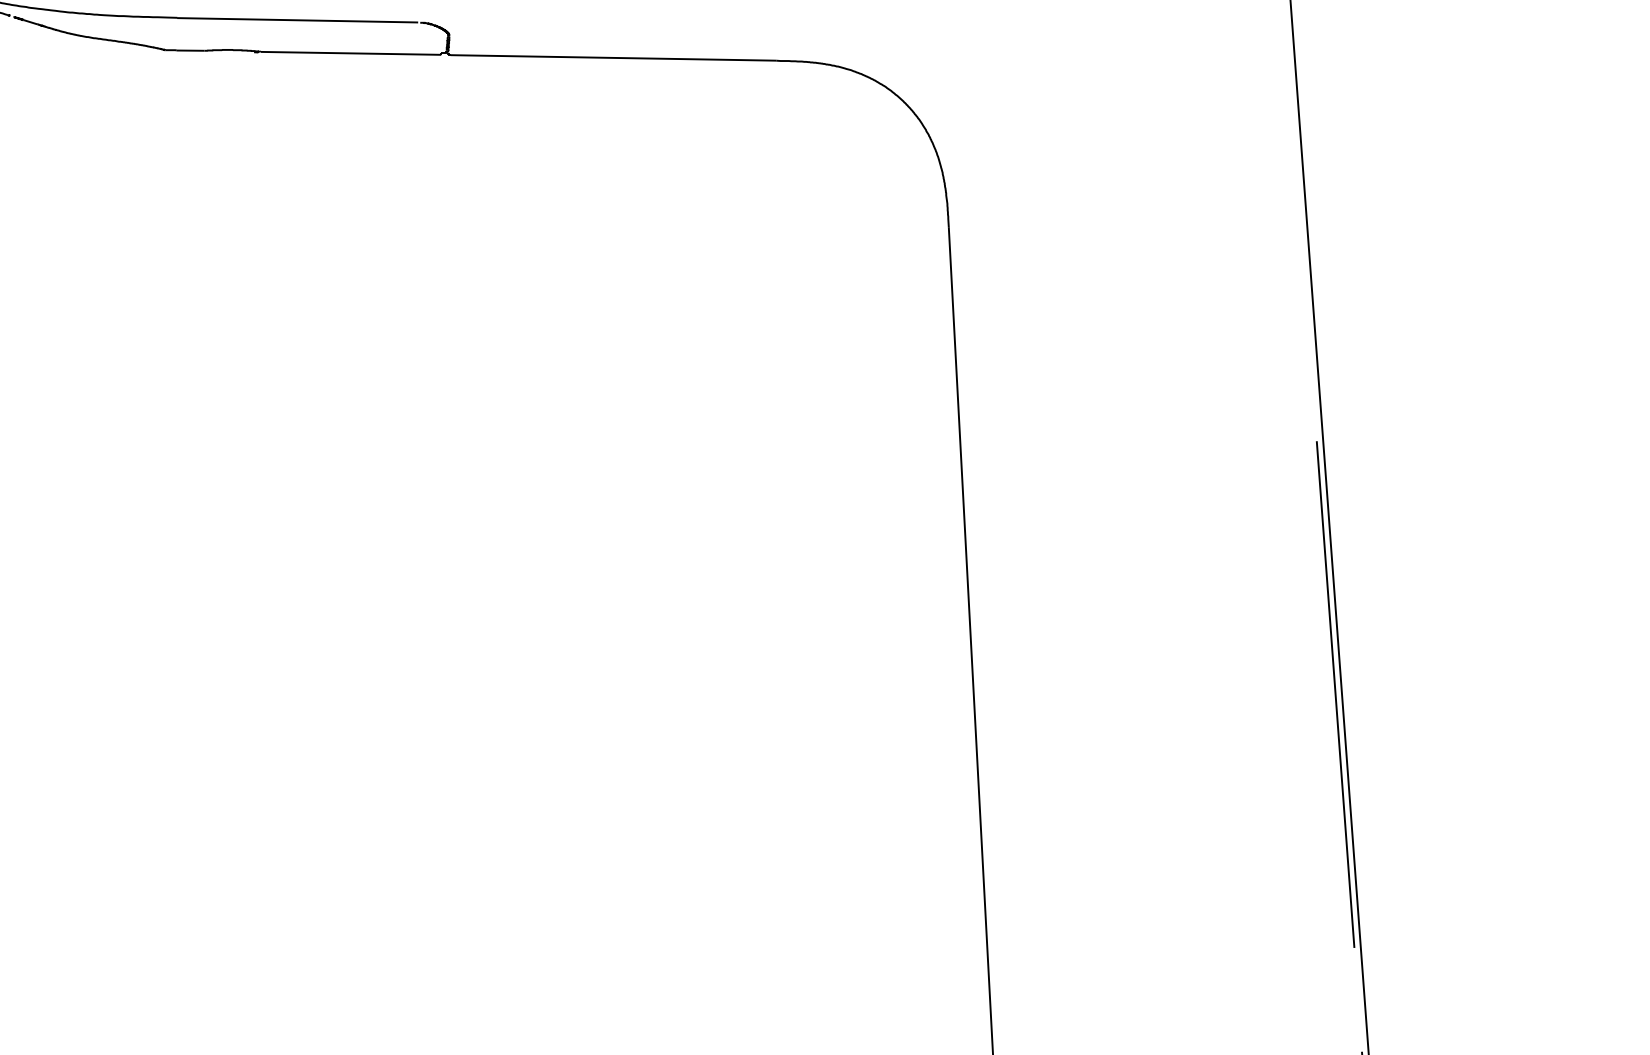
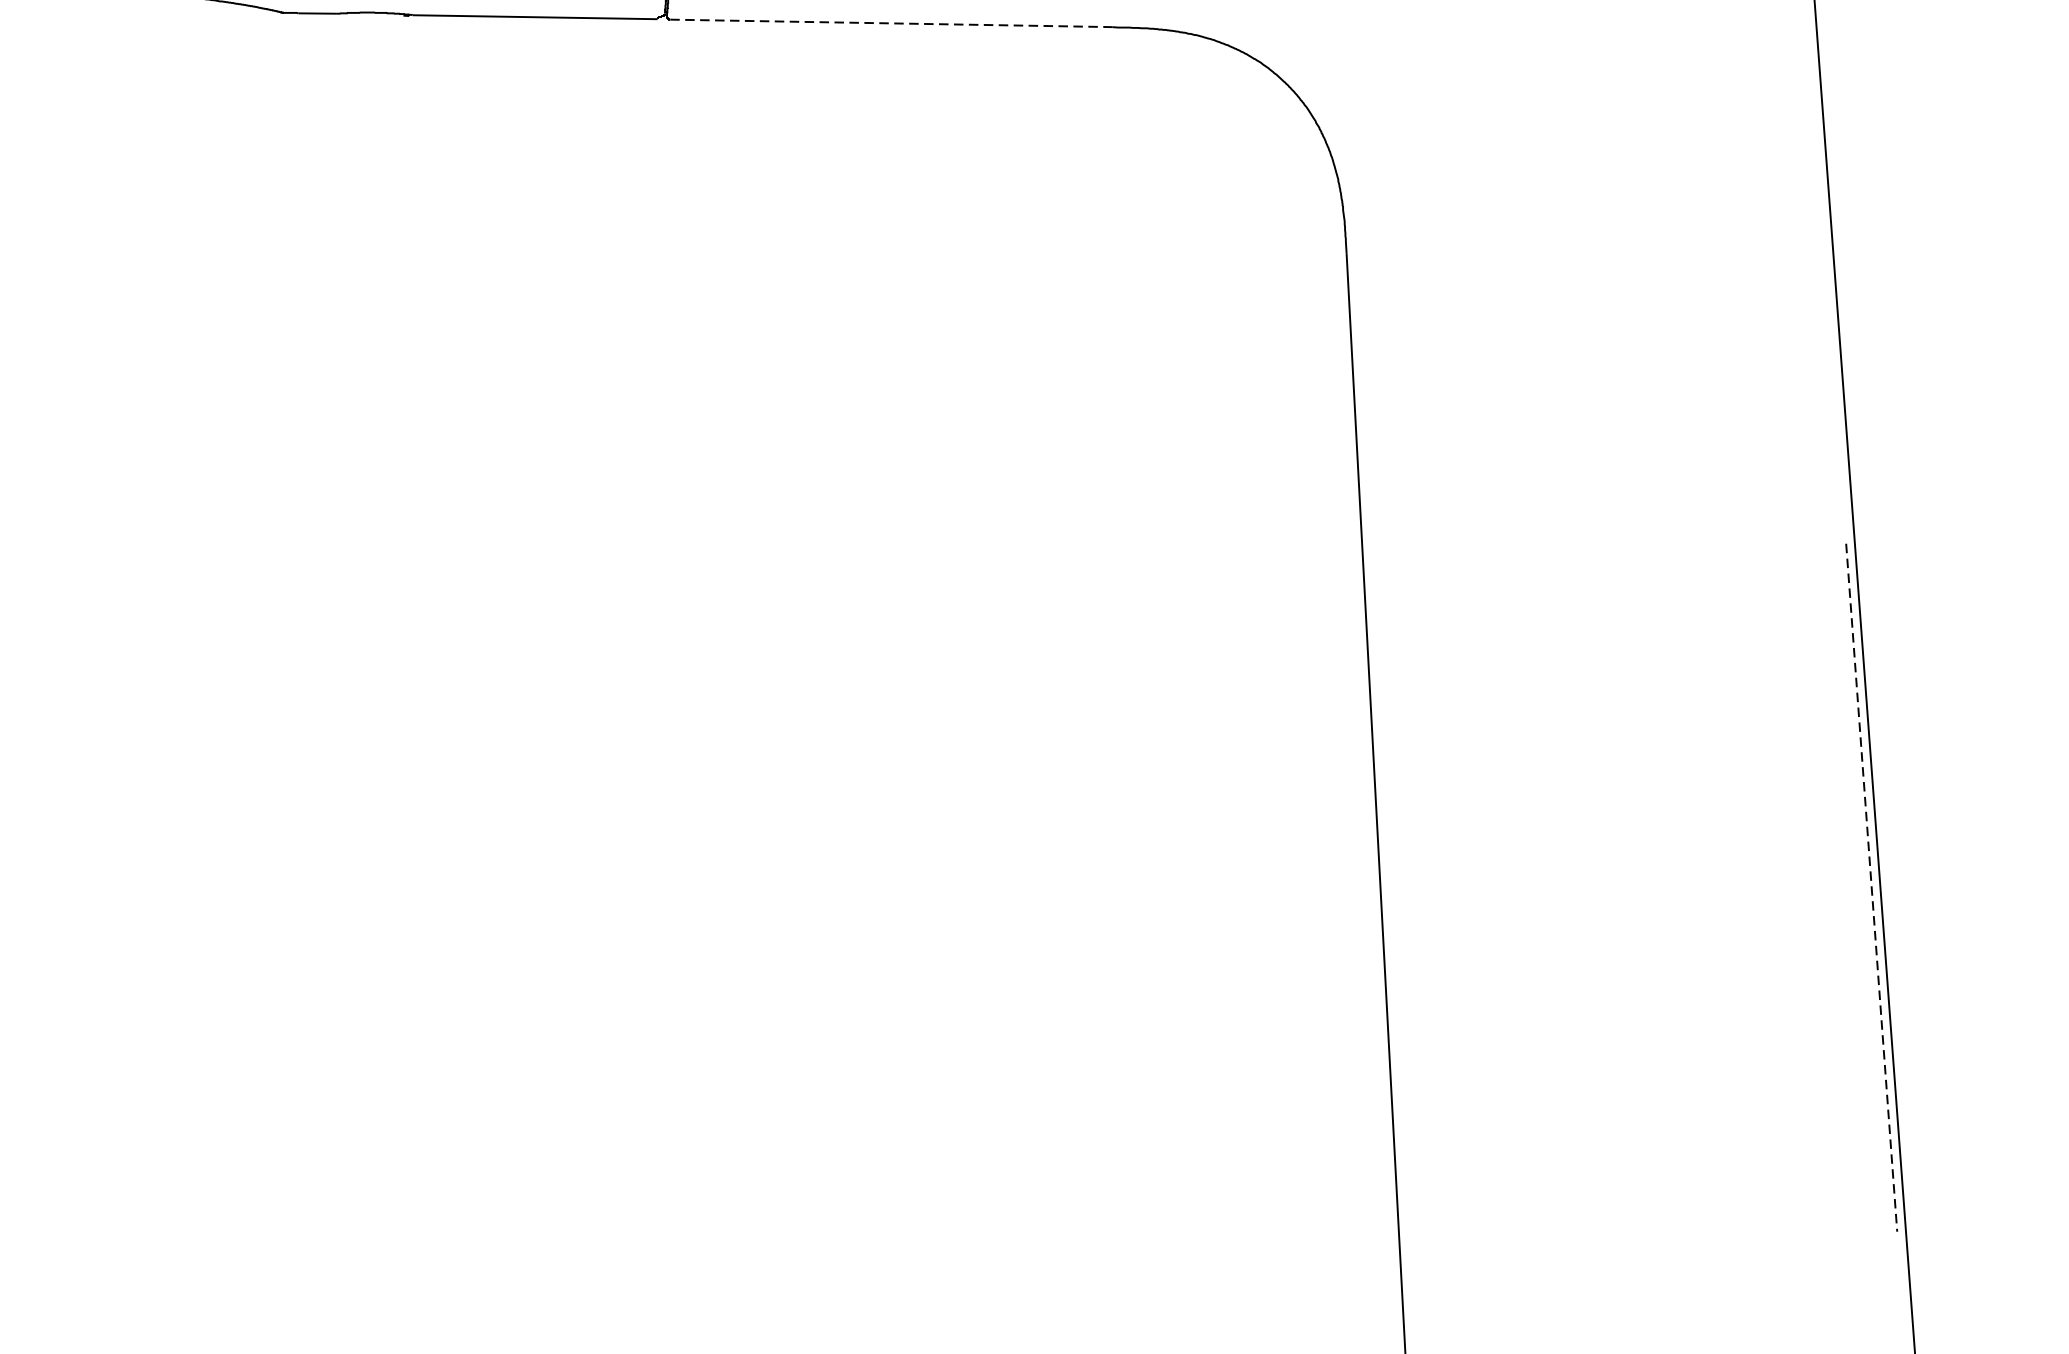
line: (613, 57) -> (891, 22), solid -> dashed
line: (1335, 695) -> (1871, 888), solid -> dashed

